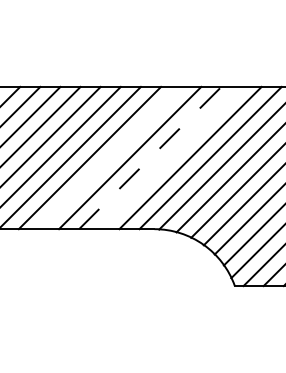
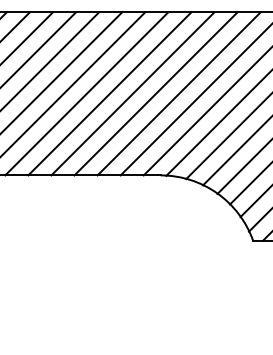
line: (109, 157) -> (109, 93), added
line: (170, 157) -> (179, 93), added
line: (150, 158) -> (156, 94), dashed -> solid

